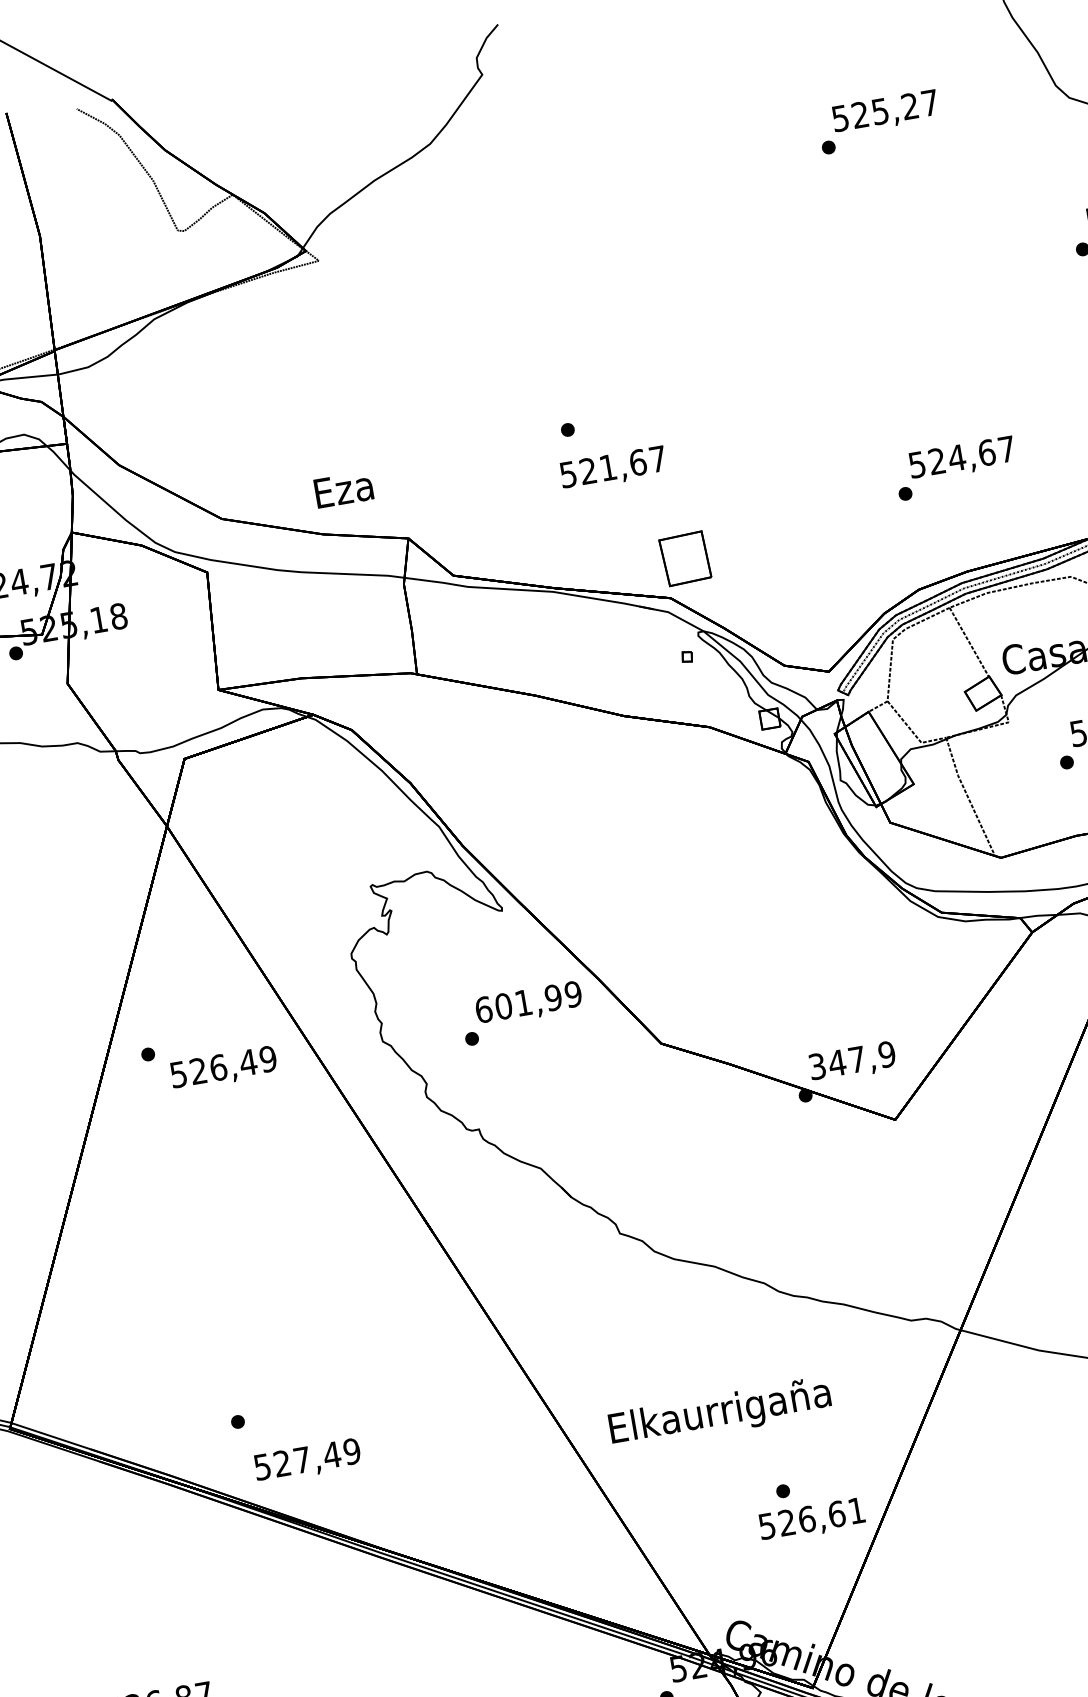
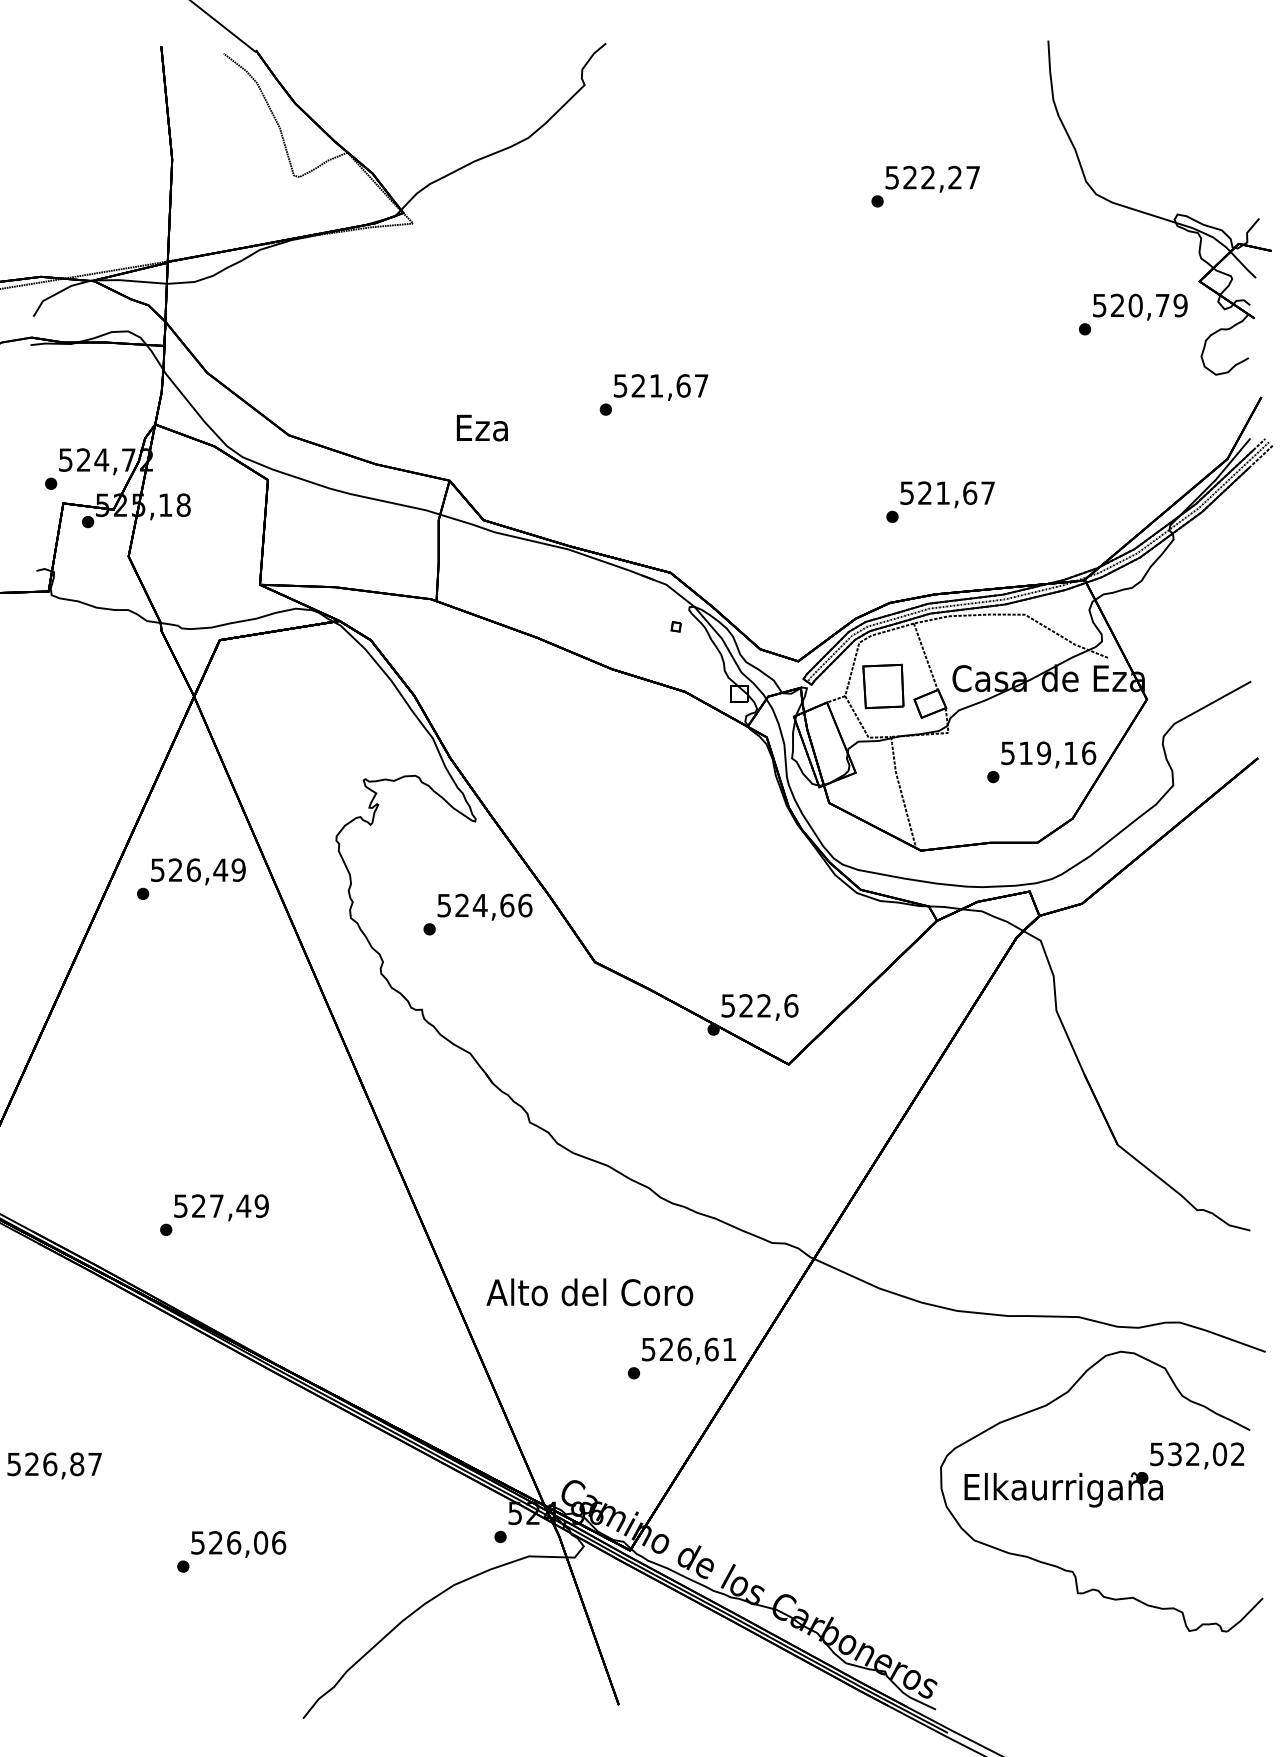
text: (879, 111) -> (927, 177), 525,27 -> 522,27
text: (956, 457) -> (942, 492), 524,67 -> 521,67
text: (612, 468) -> (660, 387), moved
text: (342, 489) -> (481, 427), moved
part: (685, 558) -> (883, 686), moved
text: (528, 1002) -> (484, 905), 601,99 -> 524,66
text: (852, 1059) -> (760, 1005), 347,9 -> 522,6
text: (223, 1068) -> (198, 871), moved
text: (719, 1413) -> (589, 1295), Elkaurrigaña -> Alto del Coro
text: (307, 1460) -> (221, 1207), moved
text: (811, 1519) -> (688, 1350), moved

